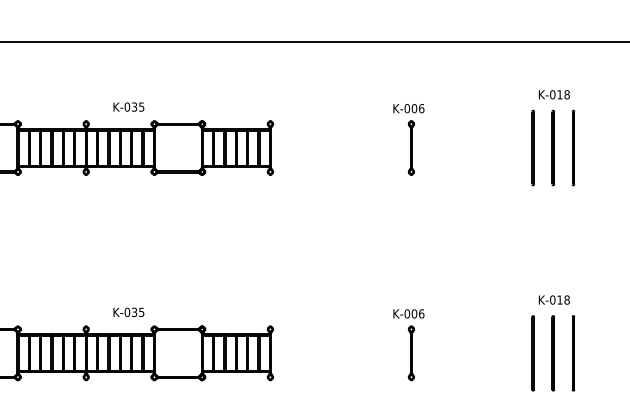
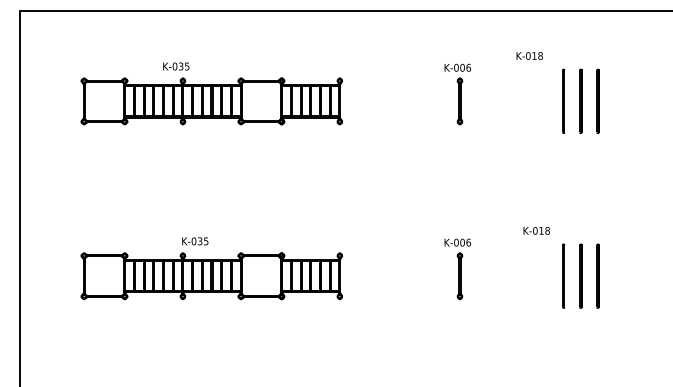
text: (554, 94) -> (529, 55), moved
text: (129, 107) -> (176, 66), moved
text: (554, 299) -> (536, 230), moved
text: (129, 312) -> (195, 241), moved

